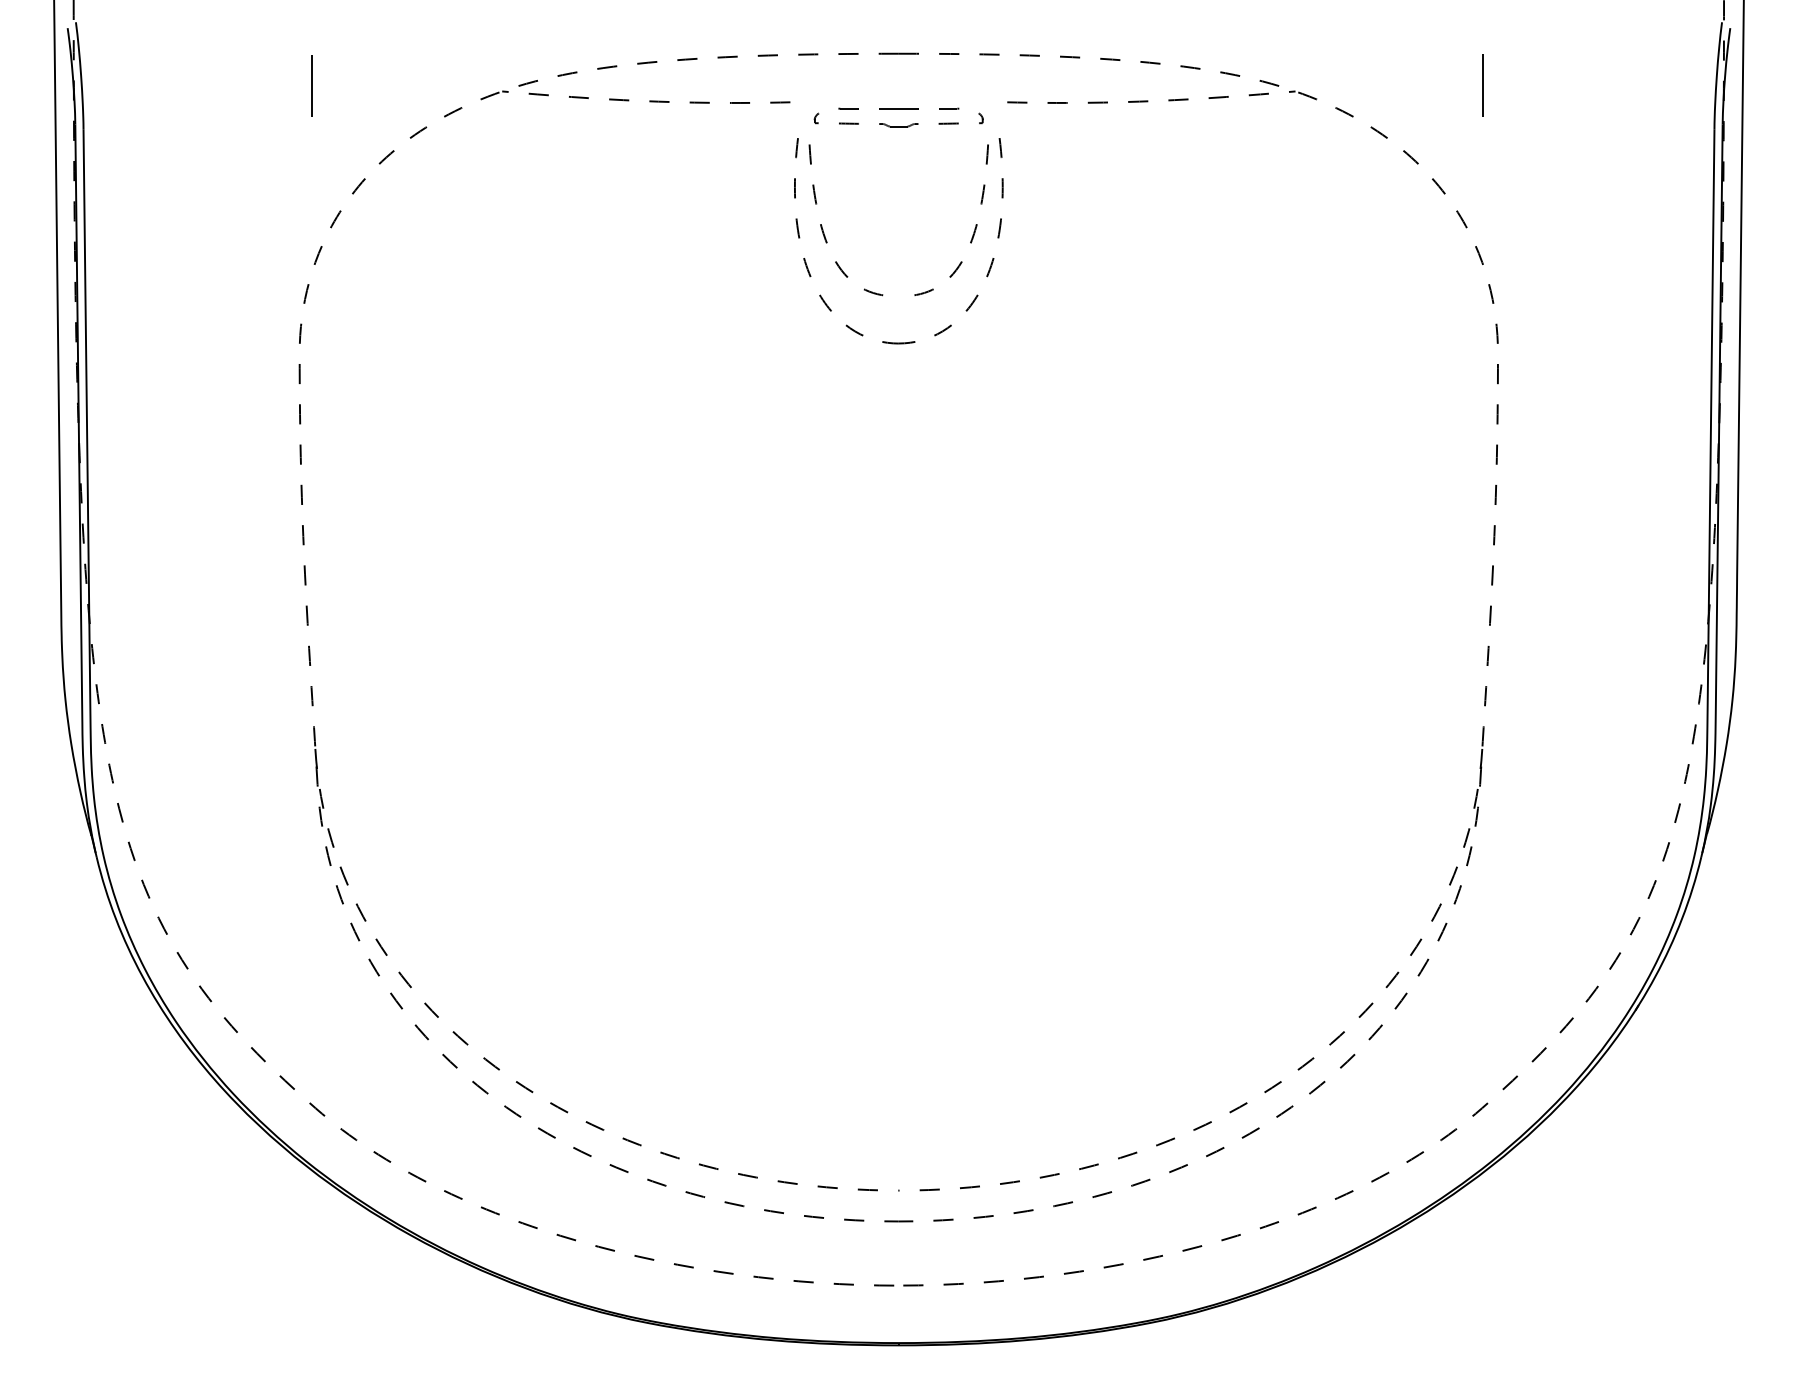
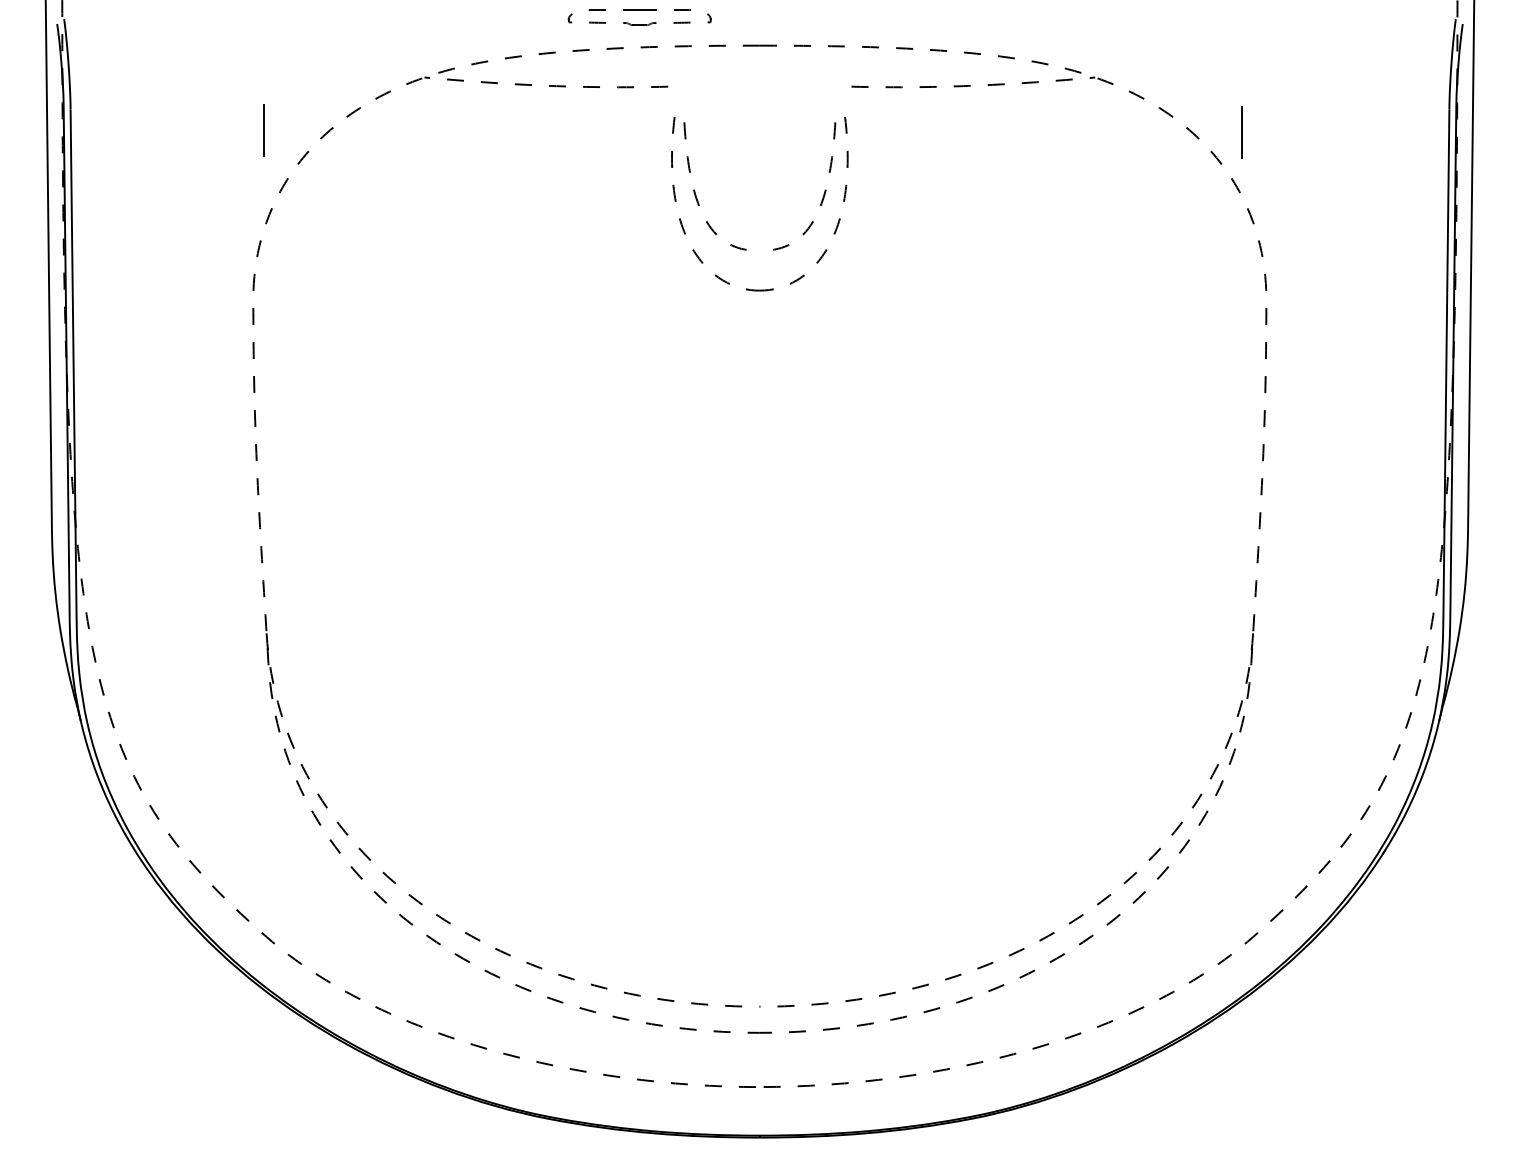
line: (311, 85) -> (263, 129), moved
line: (1482, 85) -> (1241, 132), moved
part: (898, 109) -> (639, 10), moved

